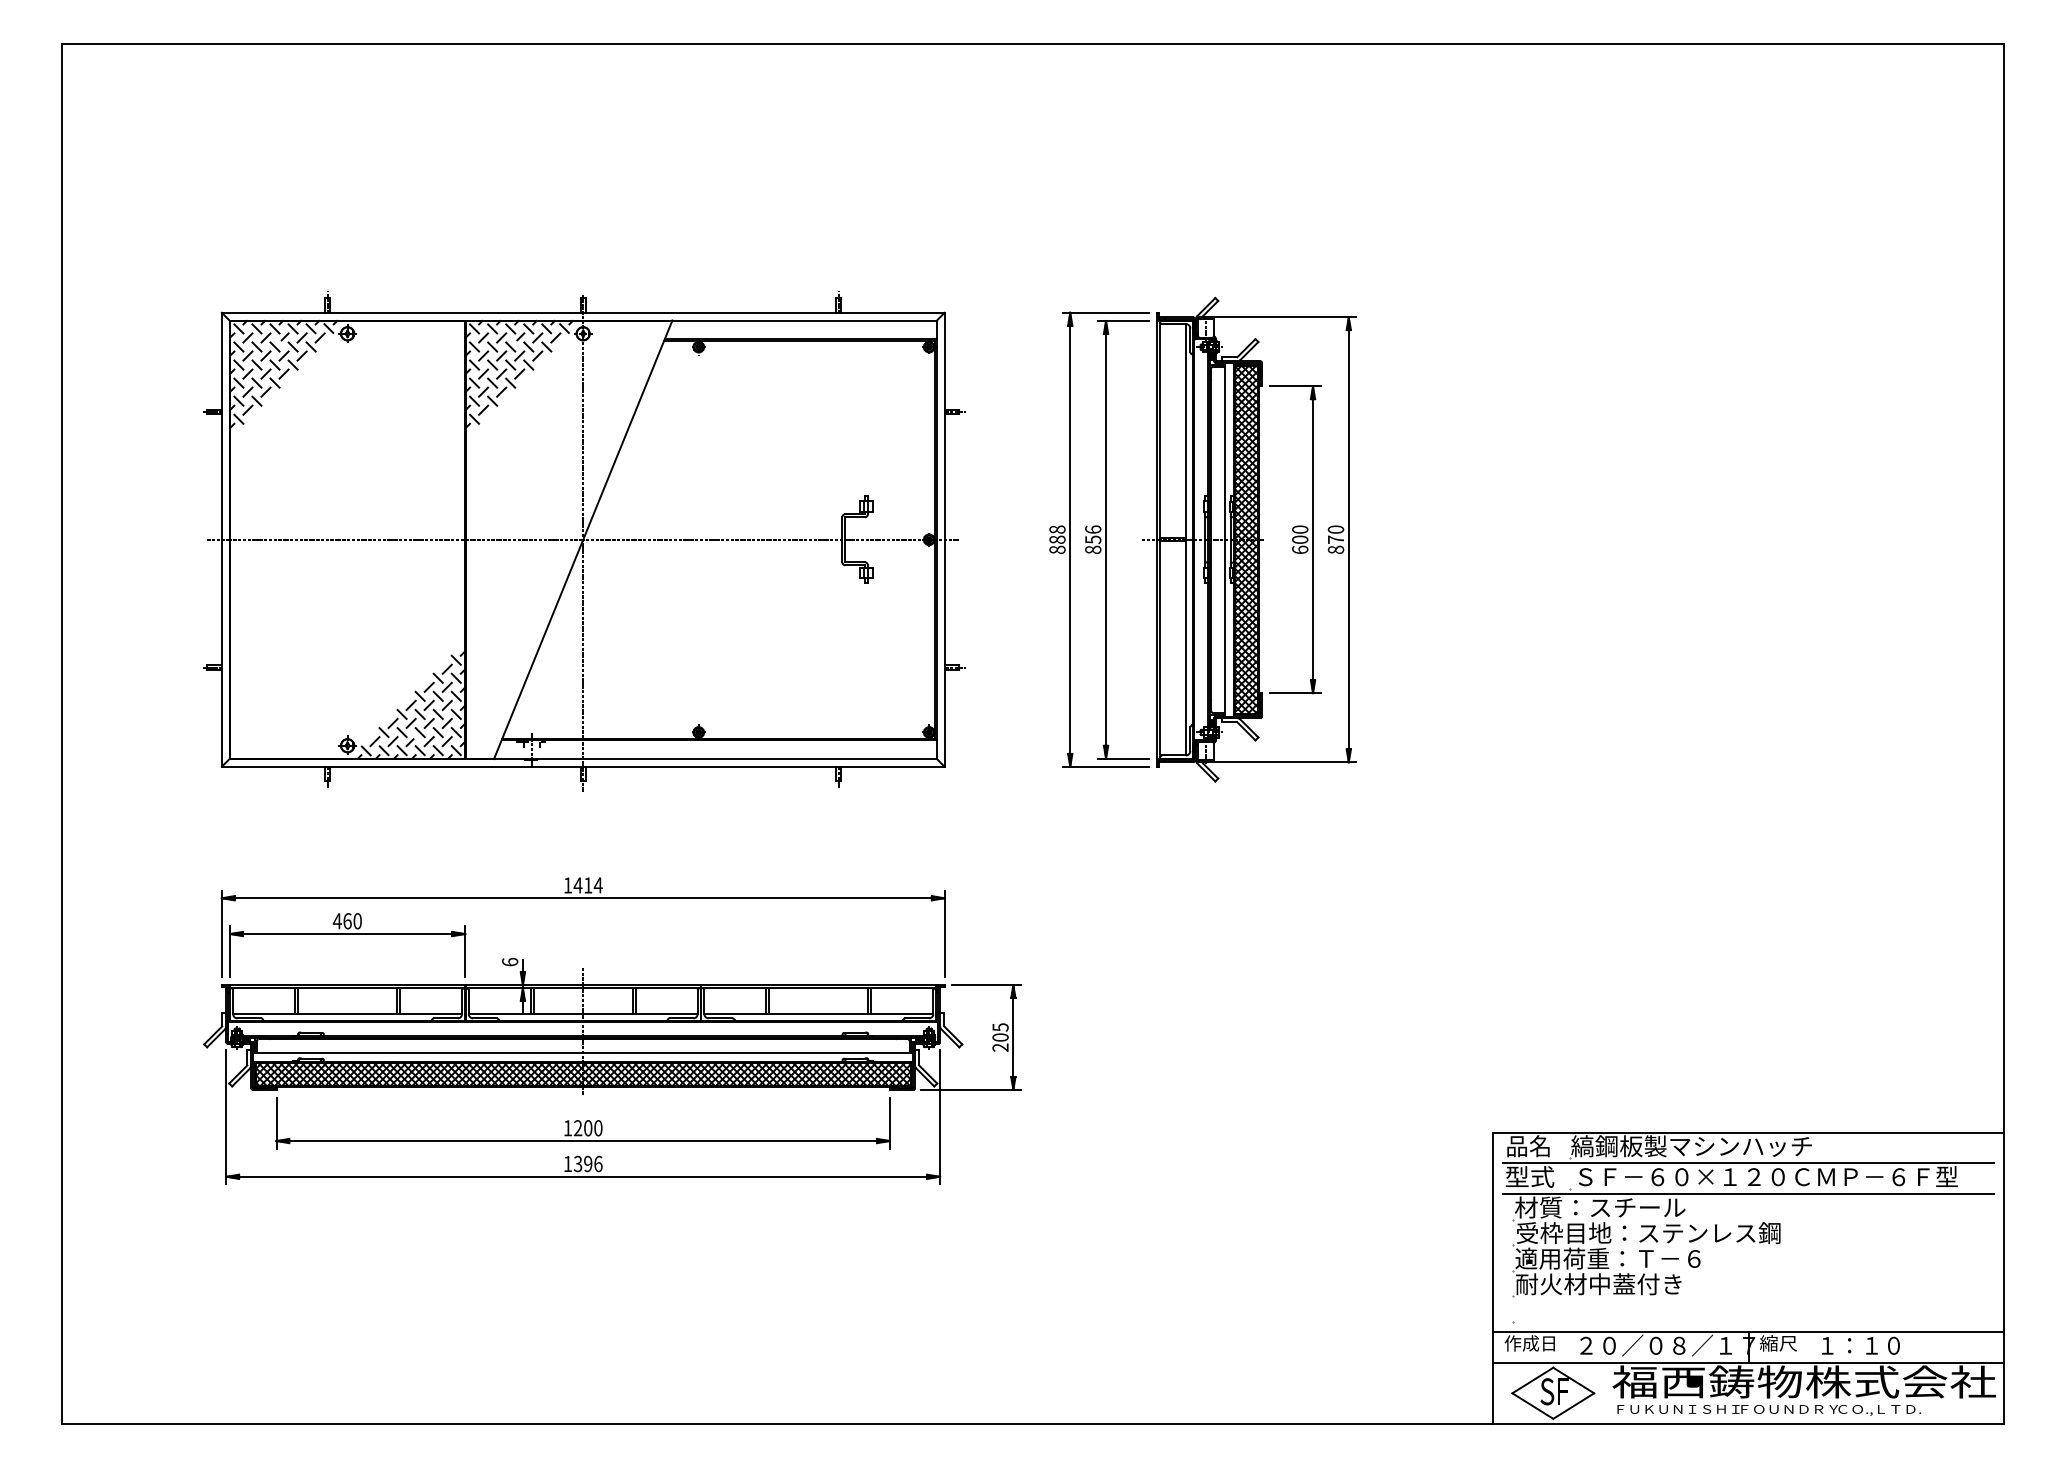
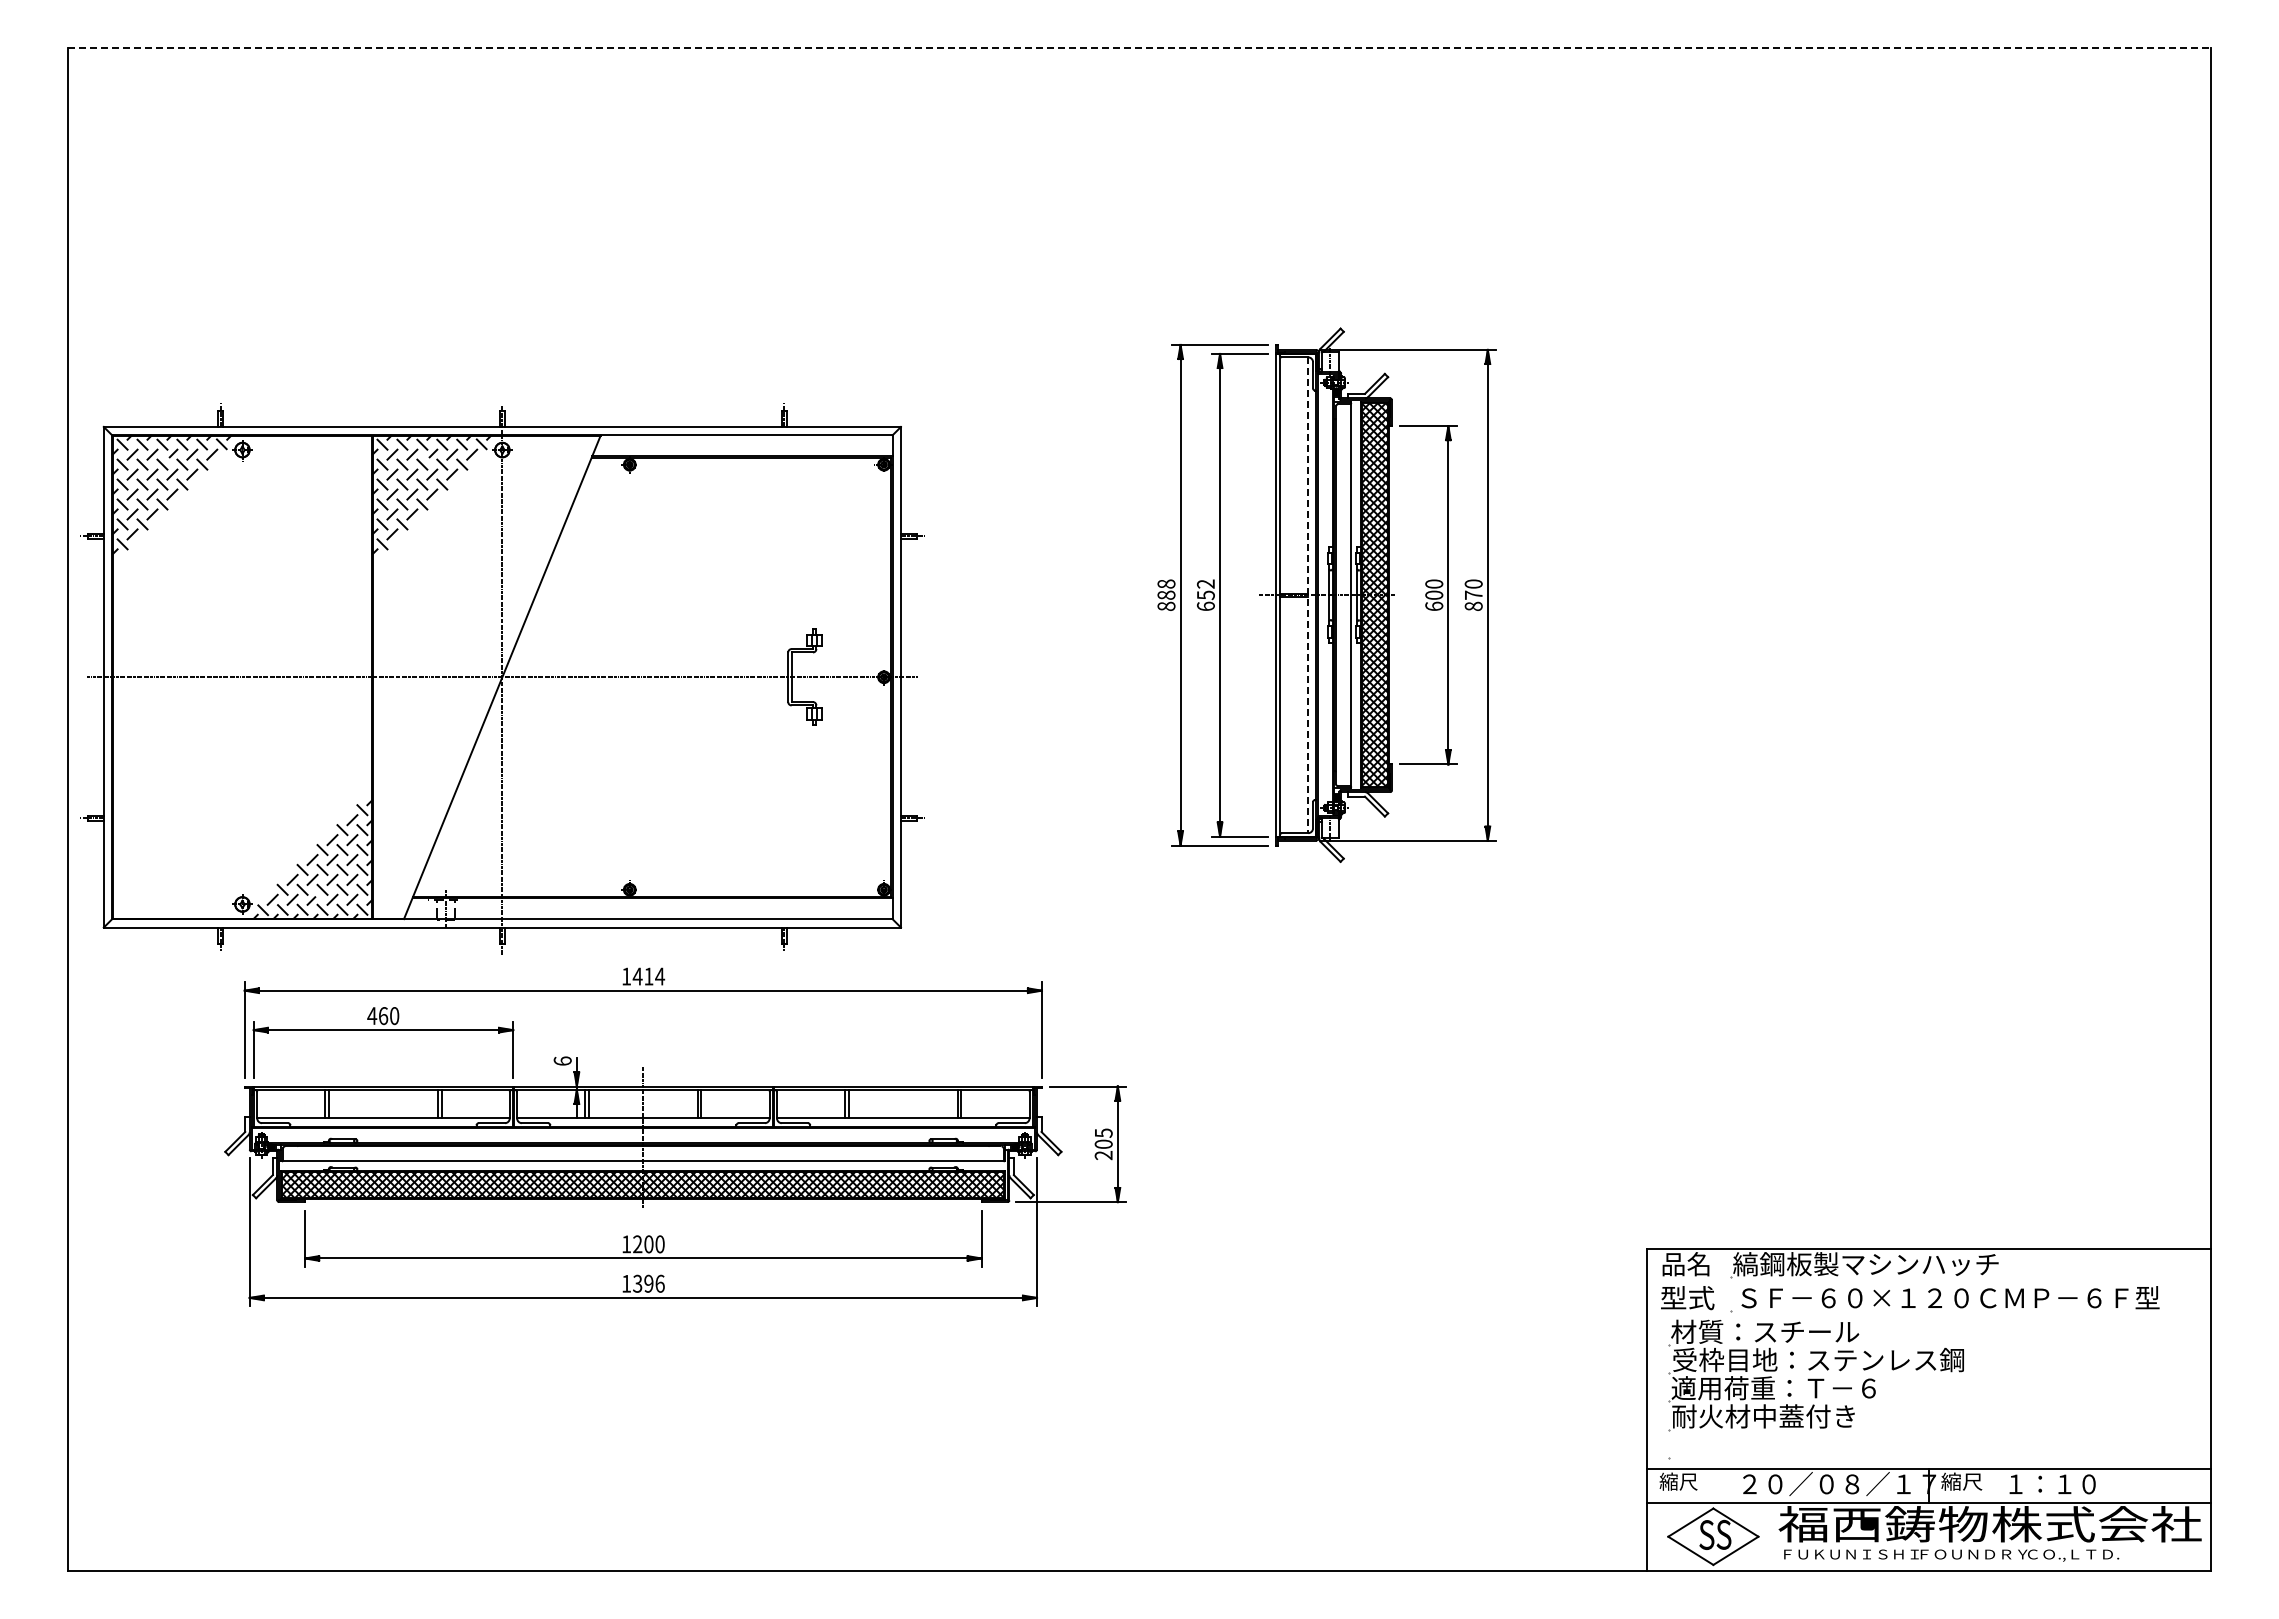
line: (1033, 44) -> (1139, 48), solid -> dashed
text: (1092, 539) -> (1205, 594), 856 -> 652
line: (1185, 539) -> (1307, 595), solid -> dashed
part: (583, 540) -> (502, 678), moved
line: (1748, 1163) -> (1928, 1283), removed
line: (1748, 1193) -> (1928, 1316), removed
text: (1529, 1343) -> (1687, 1481), 作成日 -> 縮尺
text: (1562, 1391) -> (1723, 1534), F -> S

